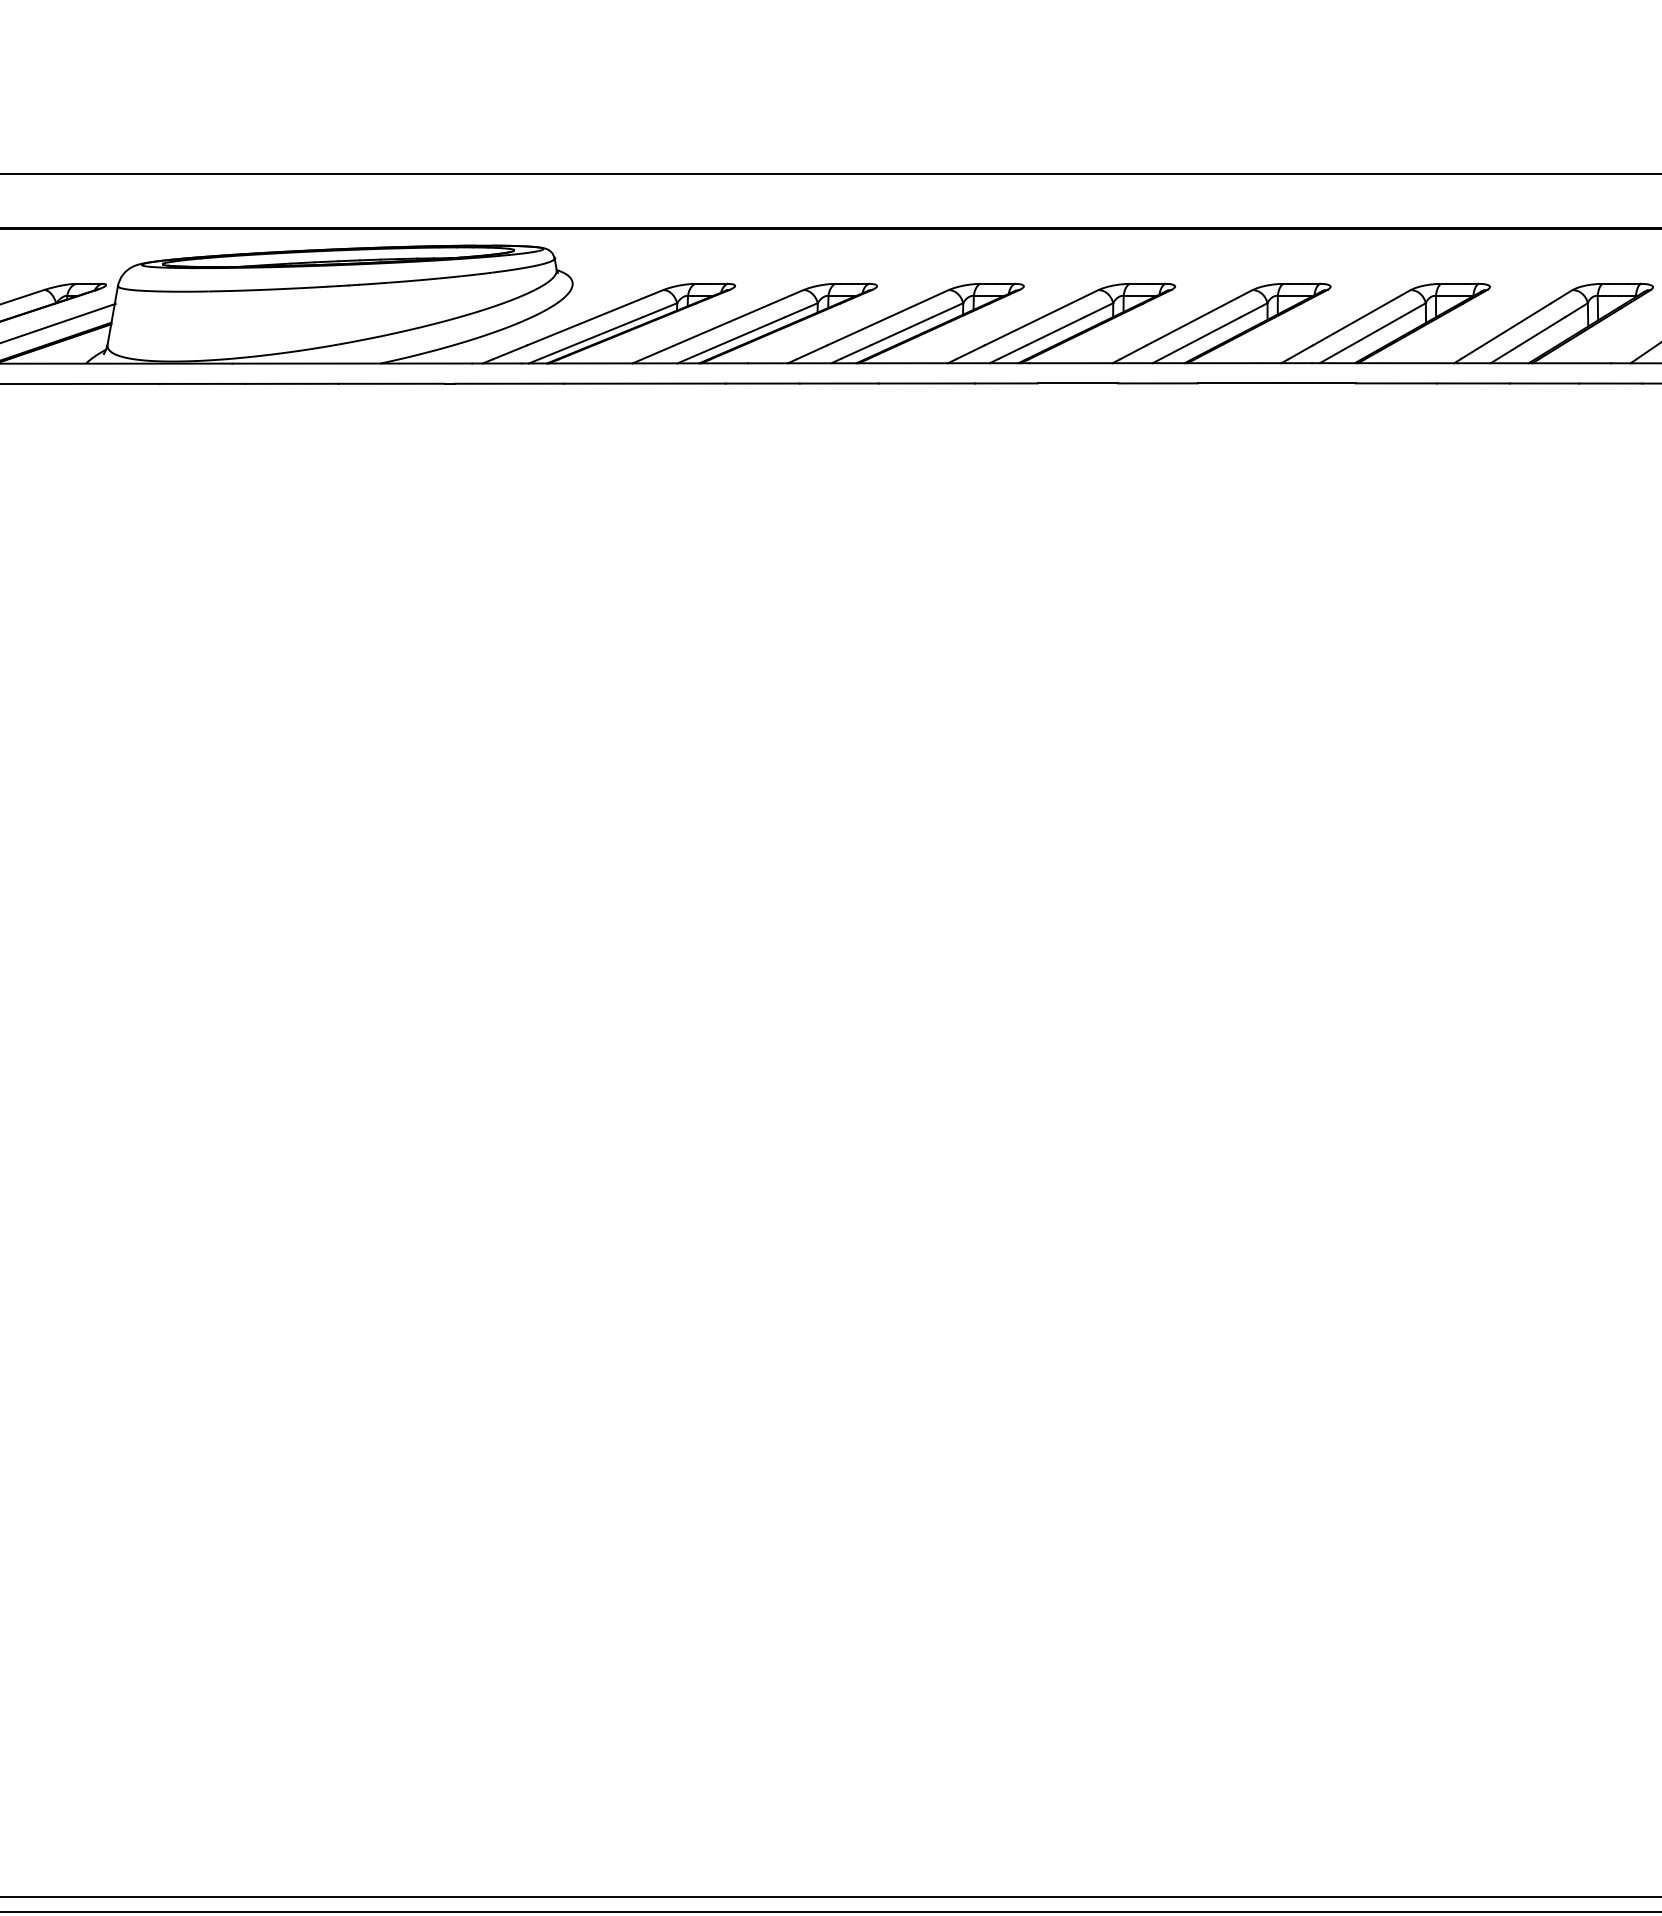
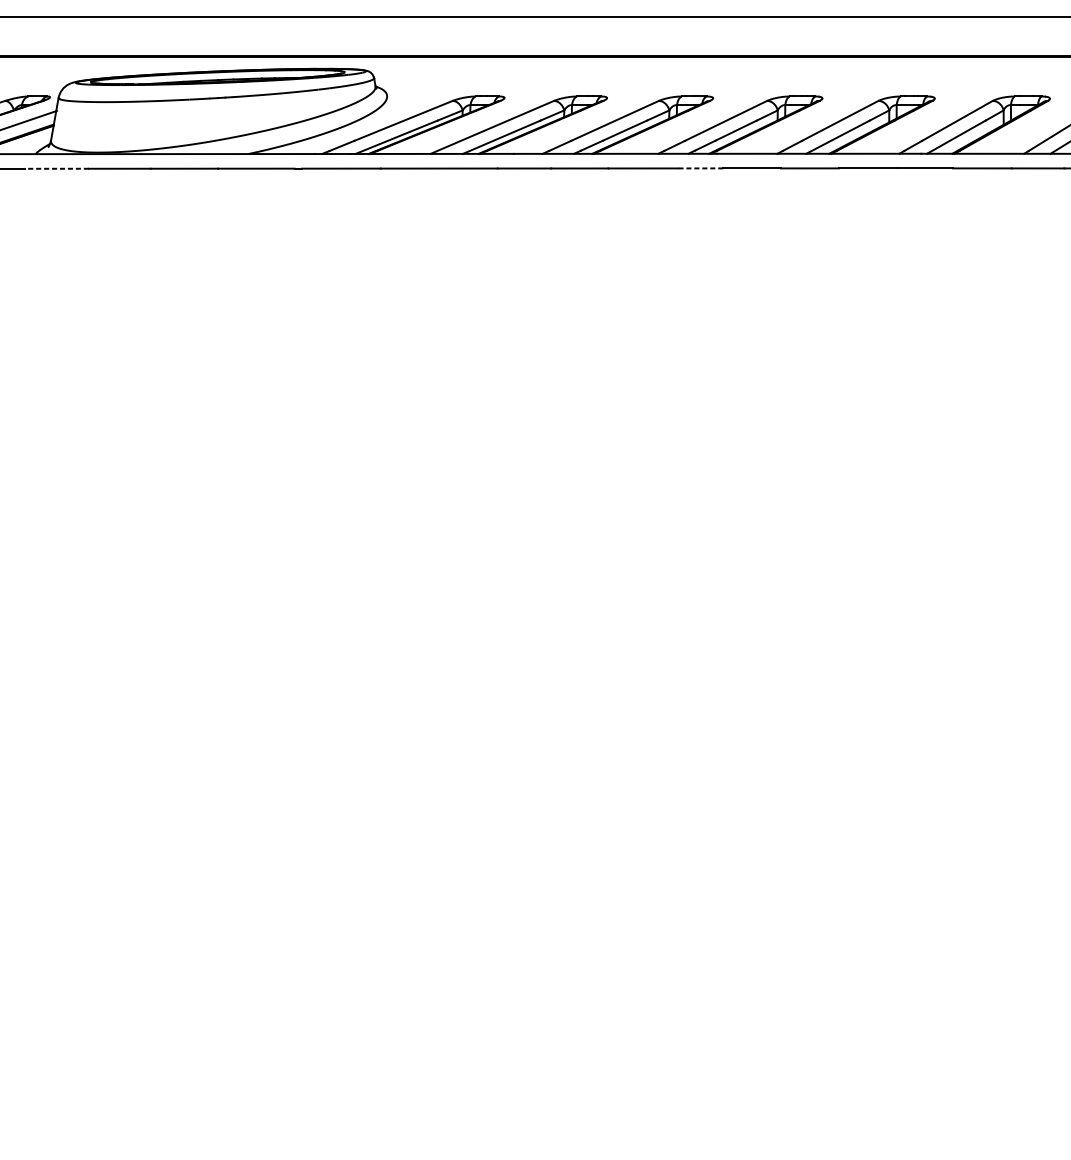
line: (114, 383) -> (56, 168), solid -> dashed
line: (1005, 383) -> (699, 168), solid -> dashed

